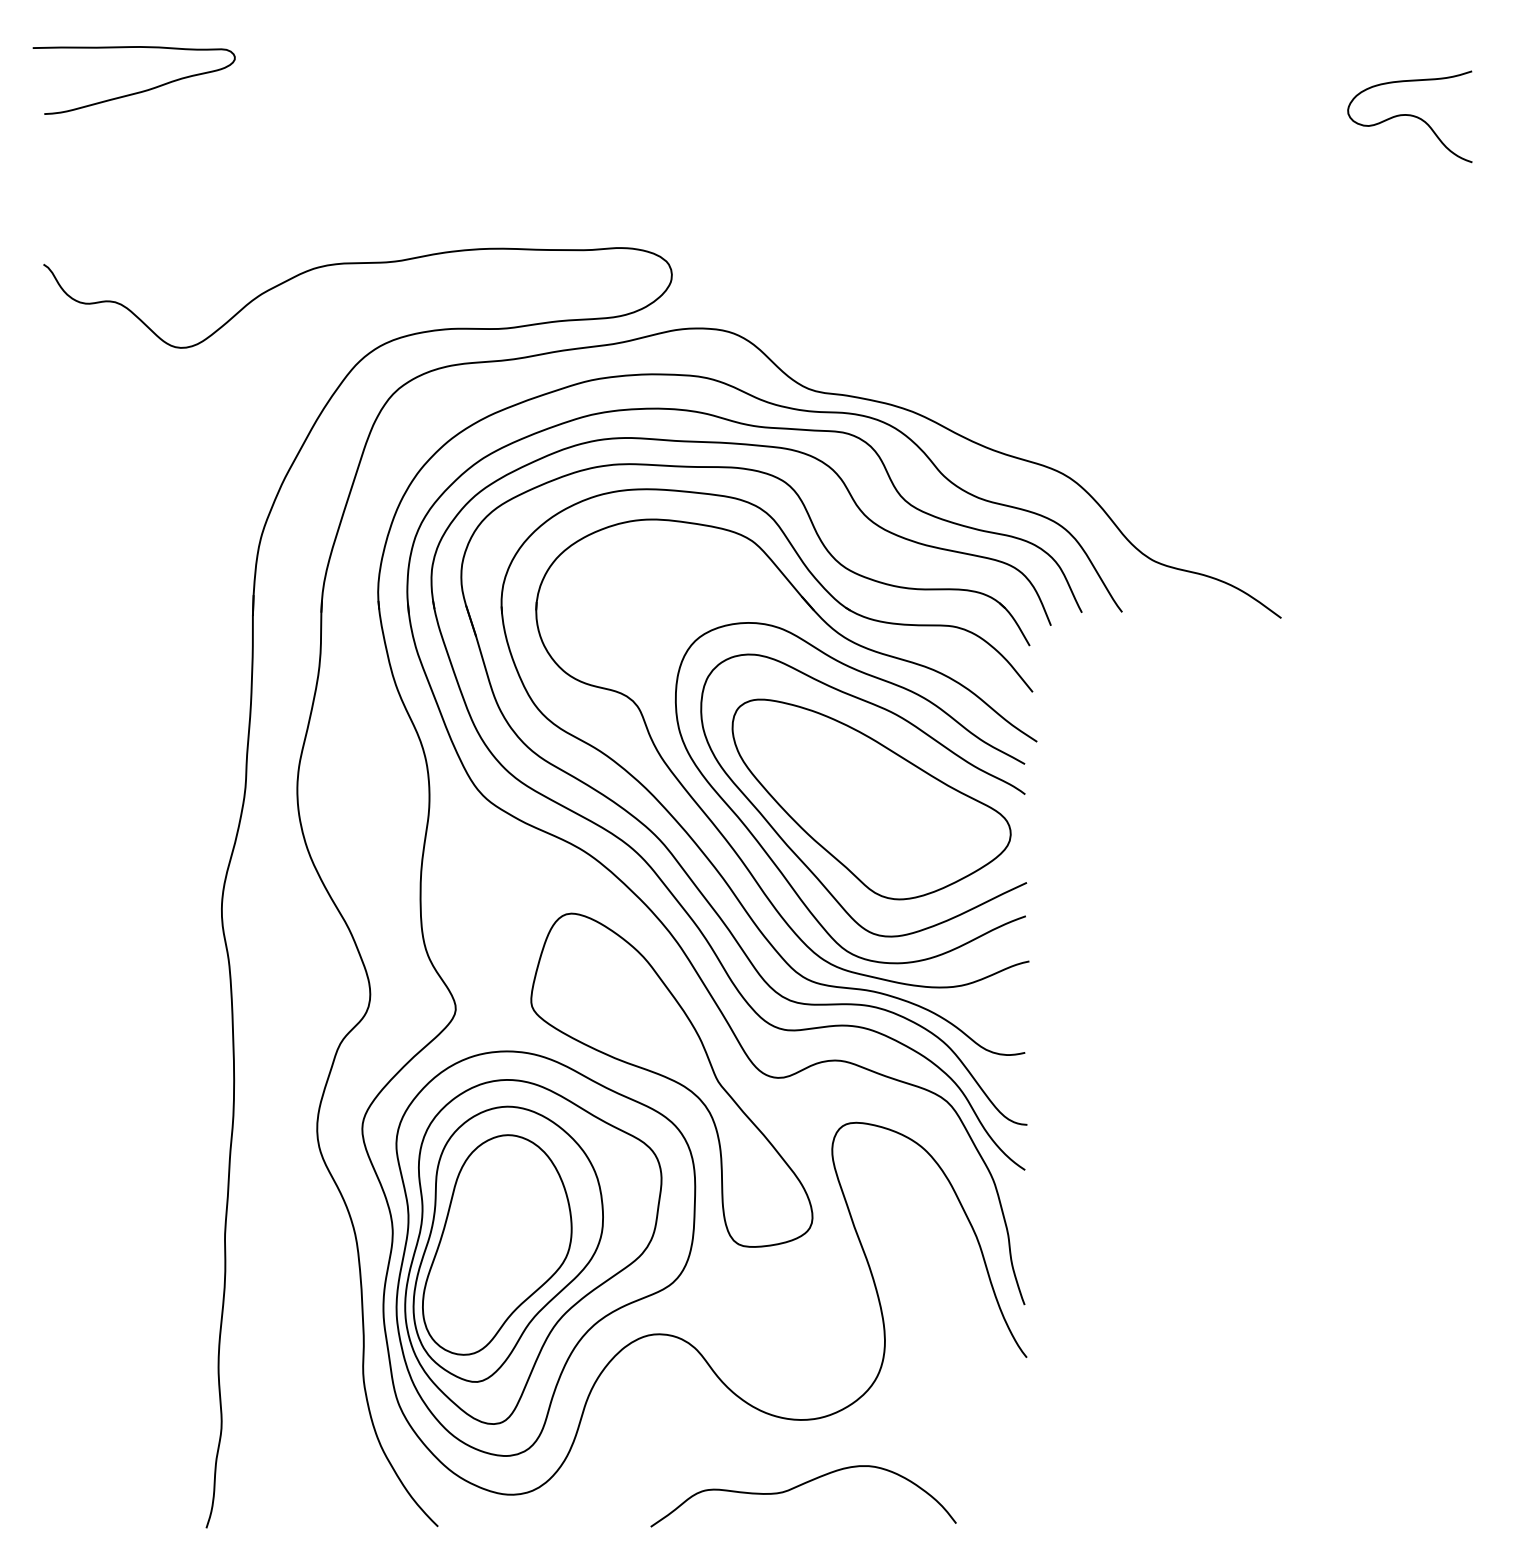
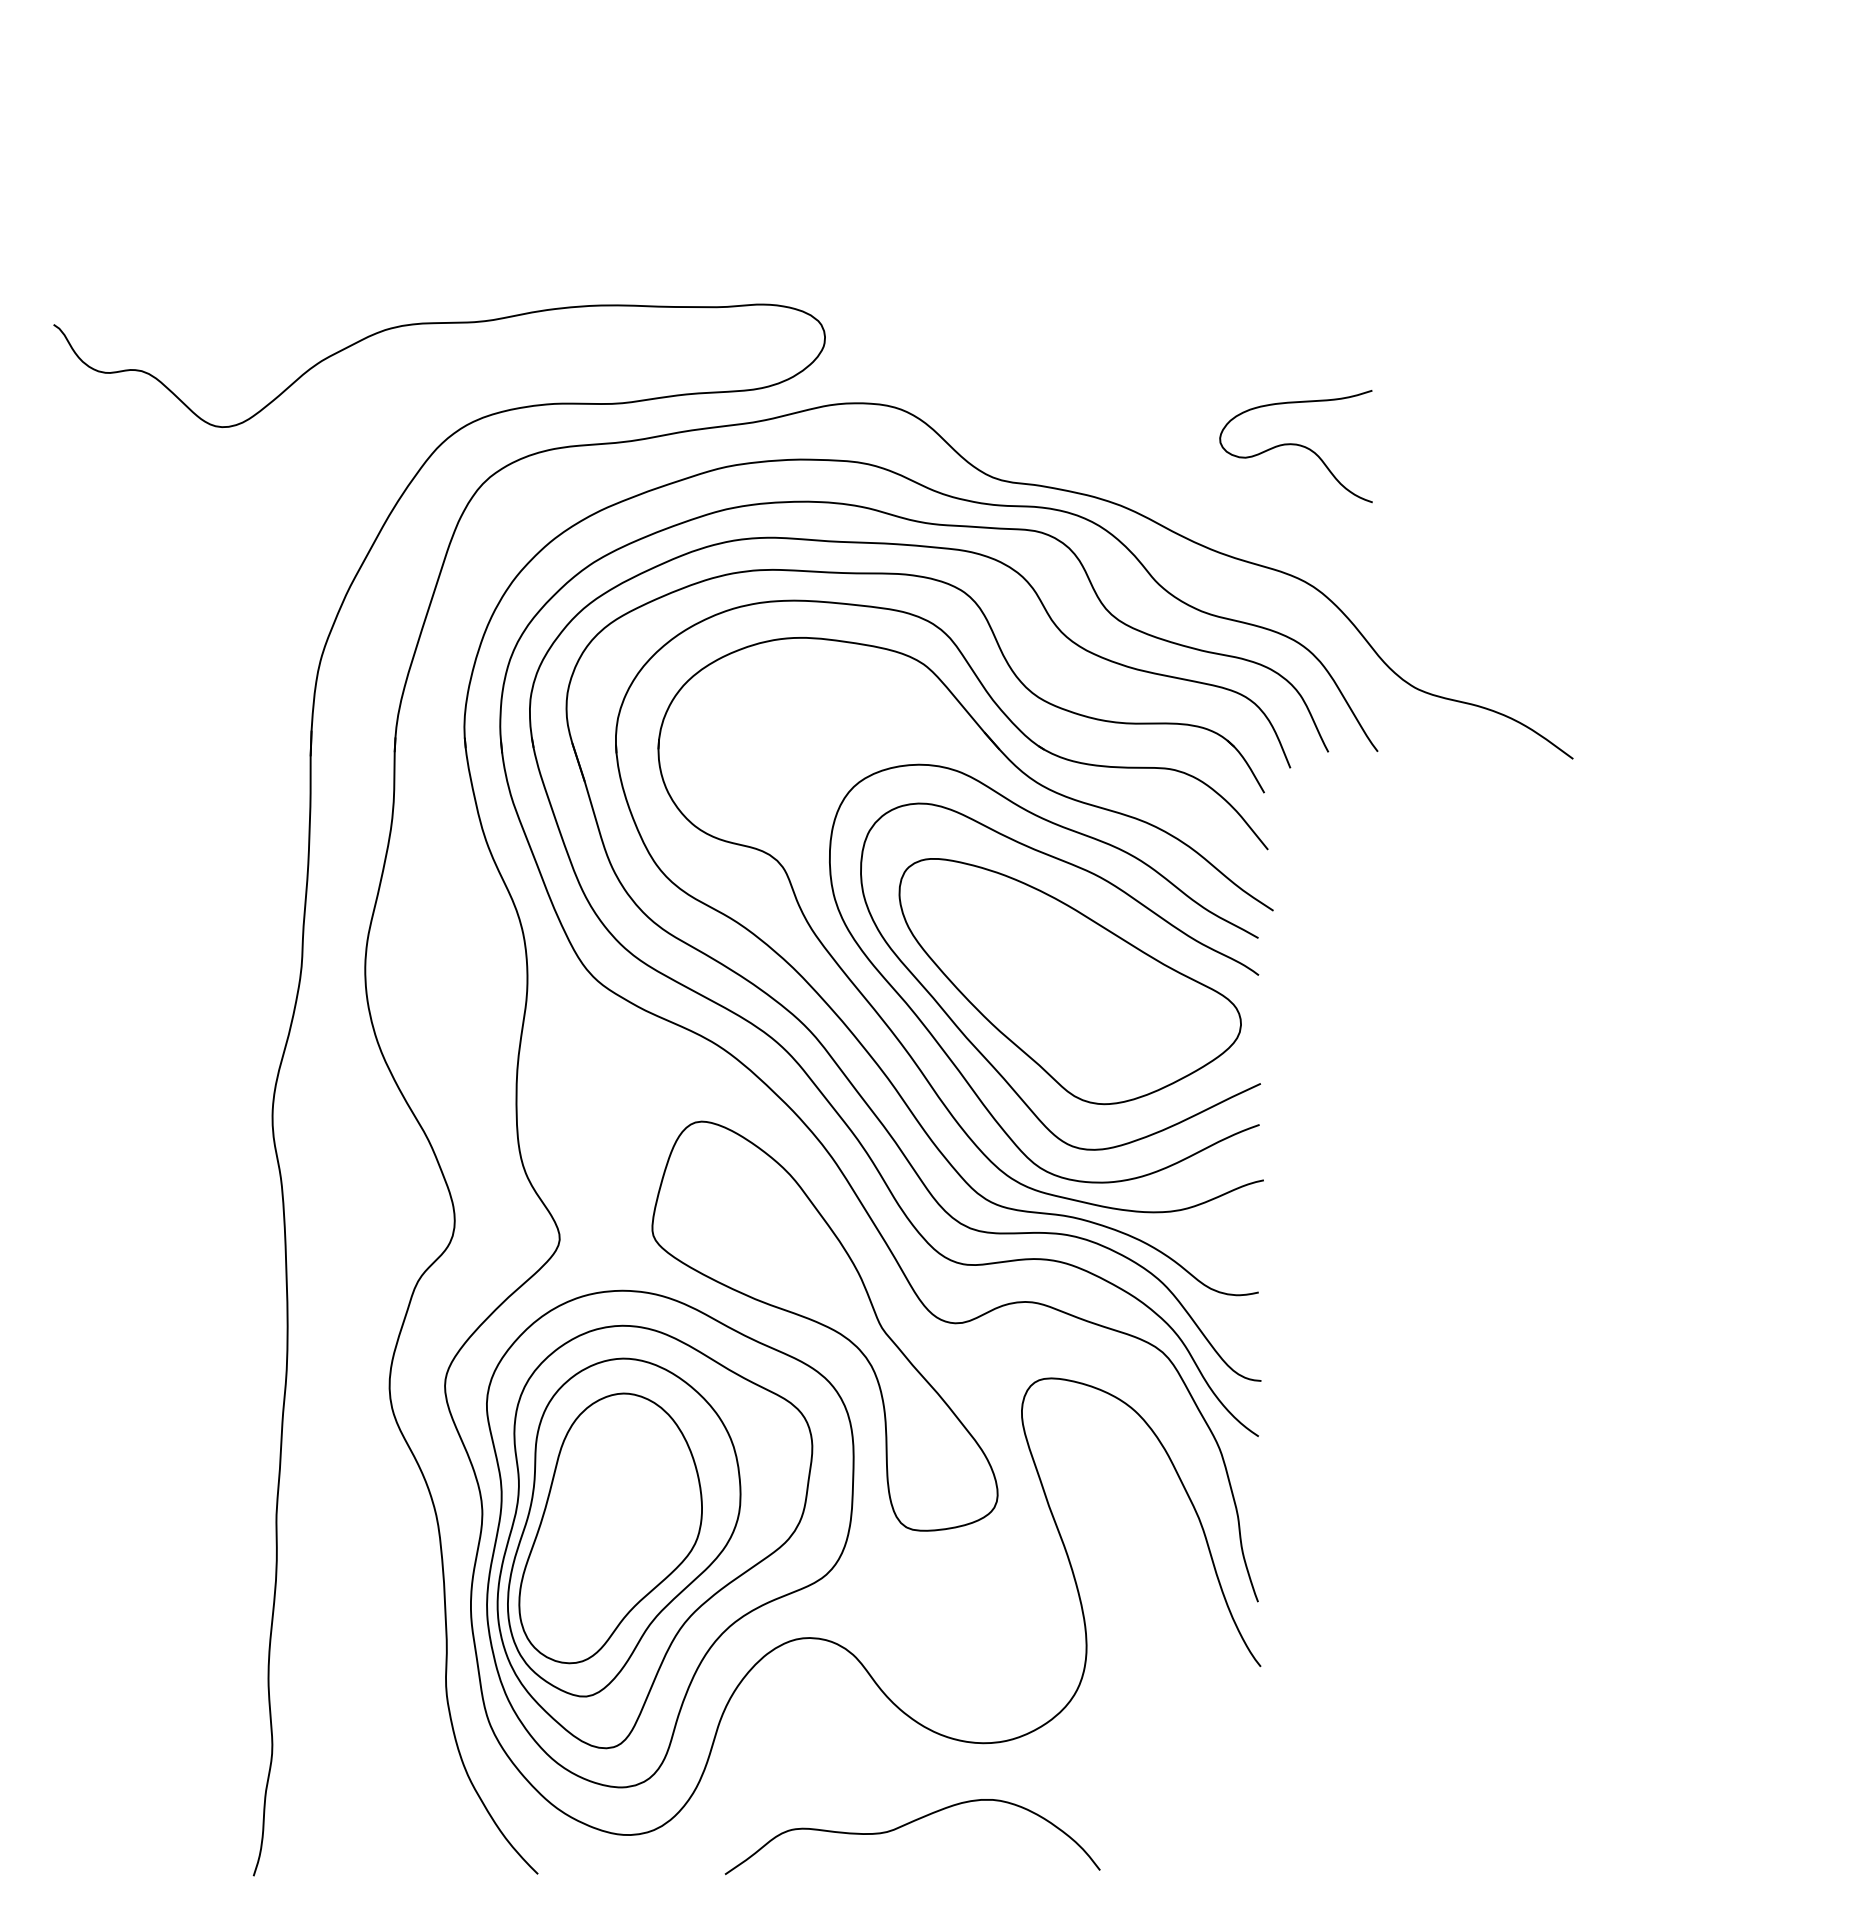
curve: (136, 92) -> (167, 113), removed
curve: (1409, 116) -> (1295, 445), moved
curve: (798, 1486) -> (906, 1825), moved

